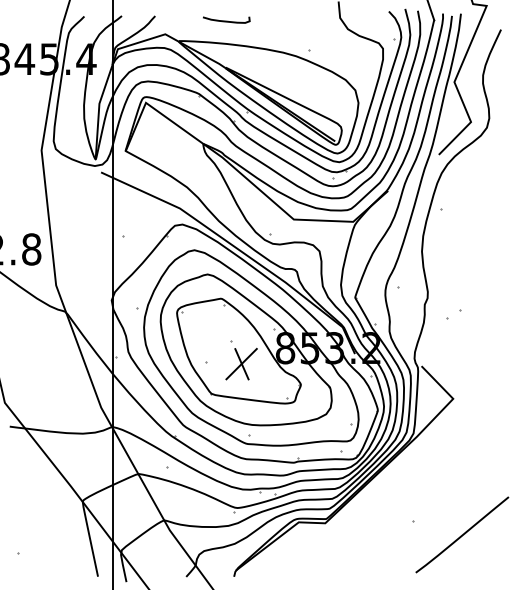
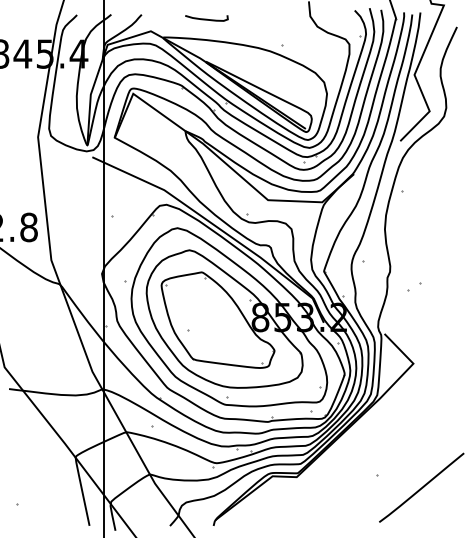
part: (241, 360) -> (220, 328), removed

